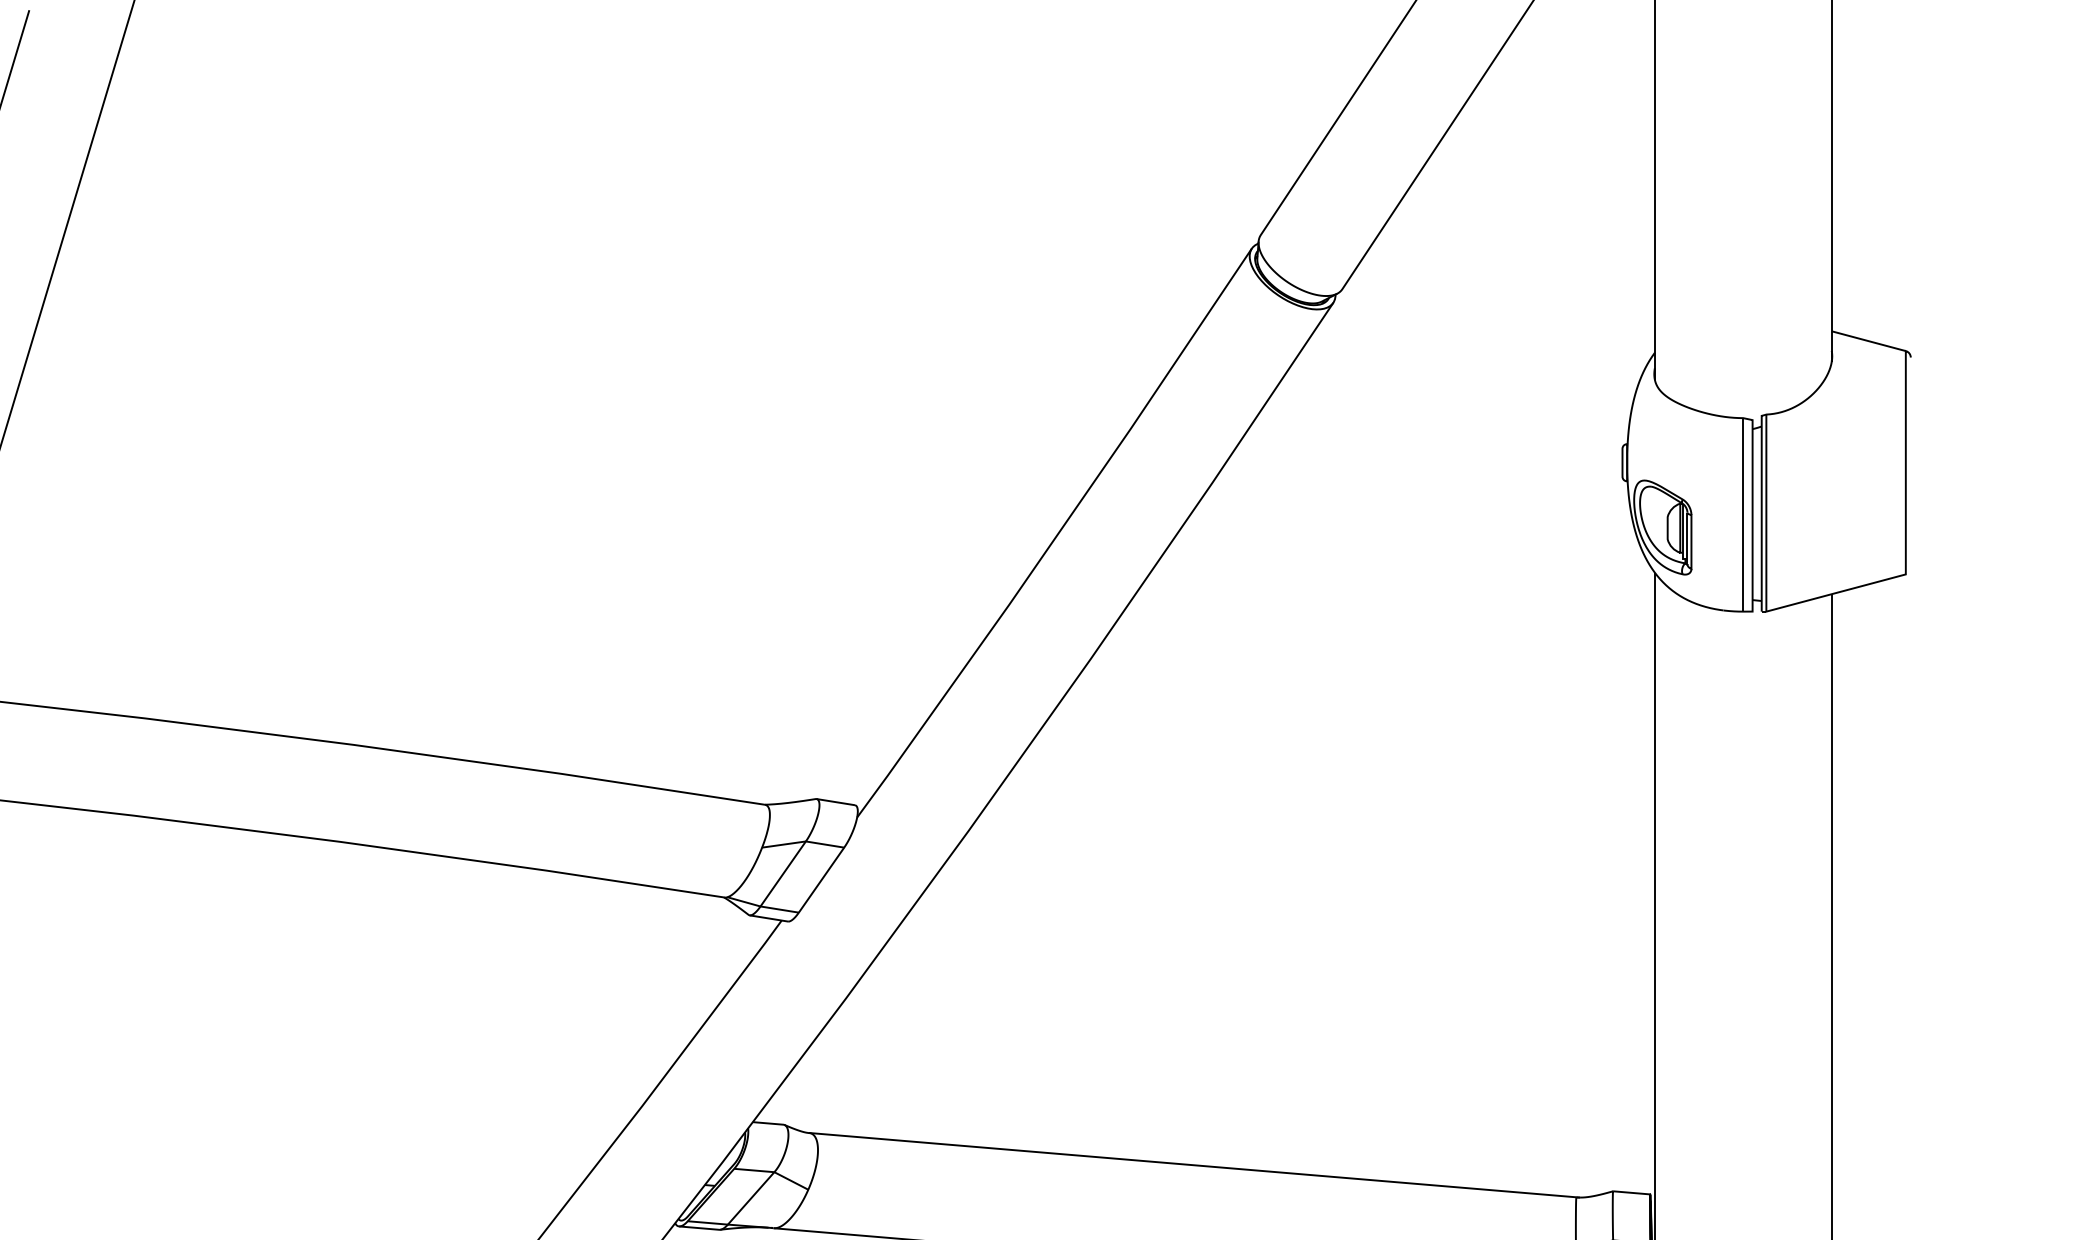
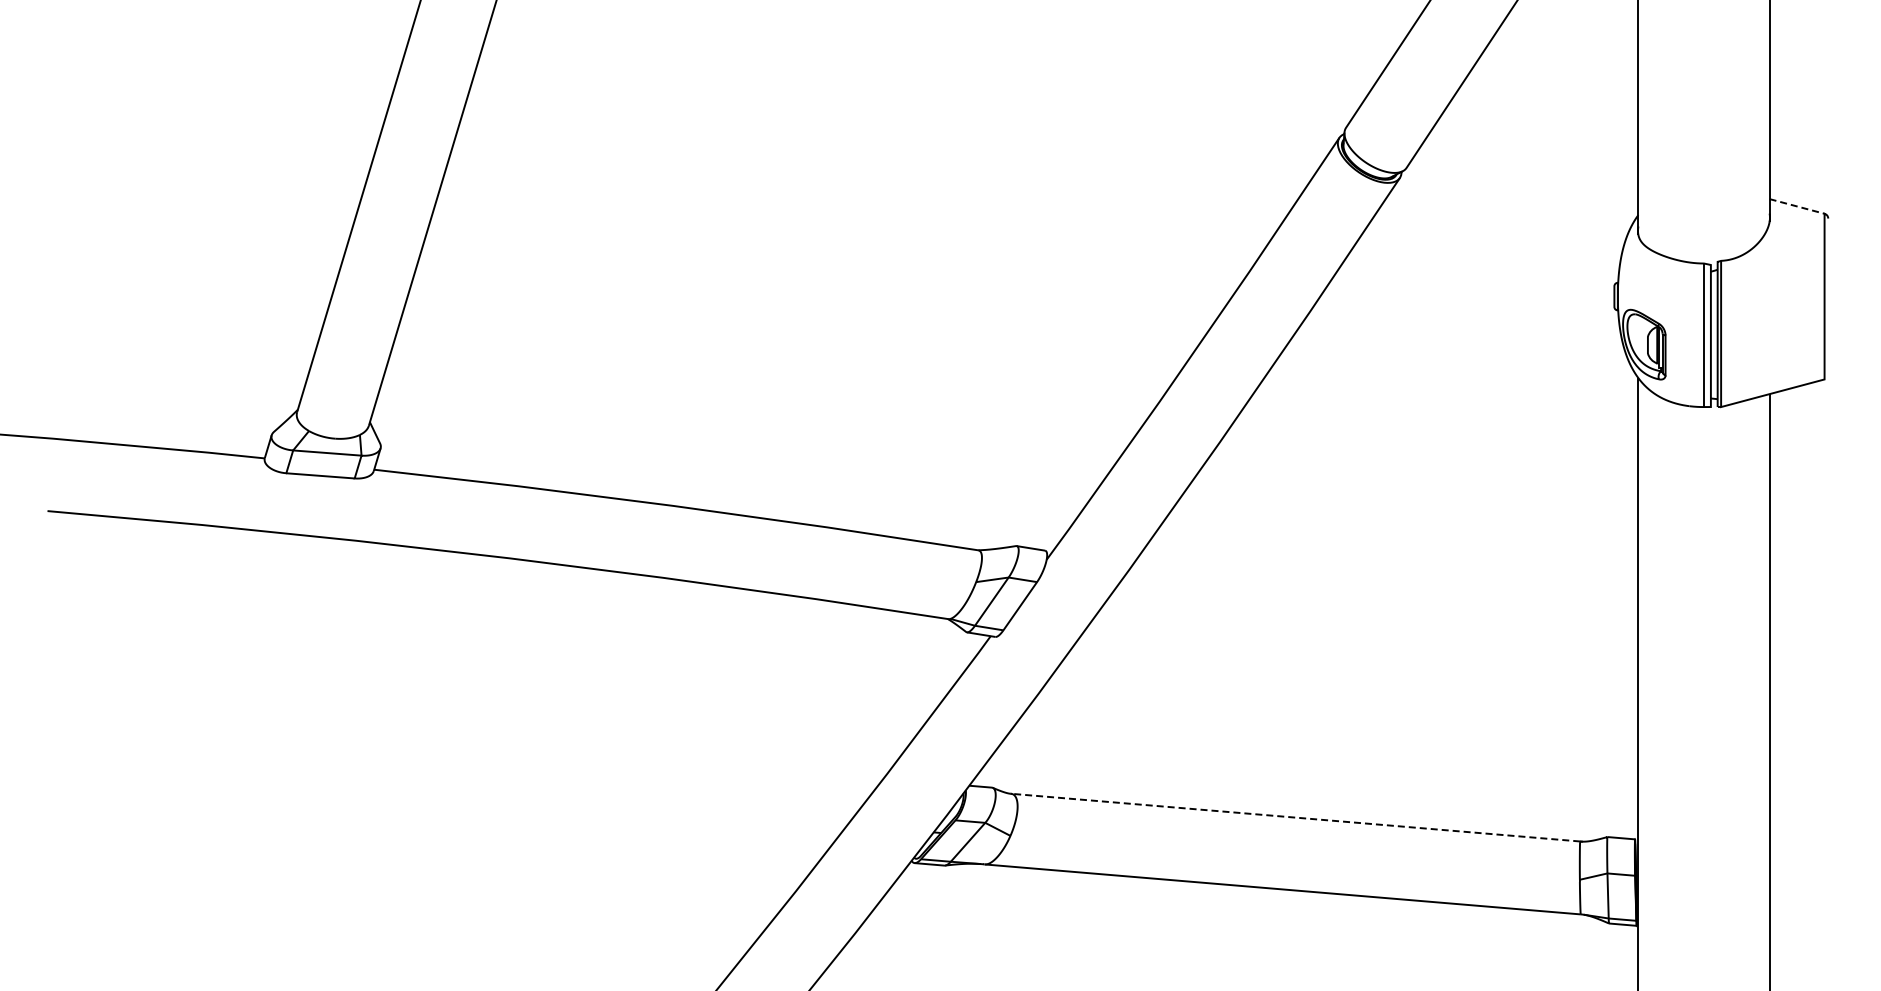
line: (1869, 341) -> (1797, 206), solid -> dashed
line: (1192, 1164) -> (1295, 817), solid -> dashed

